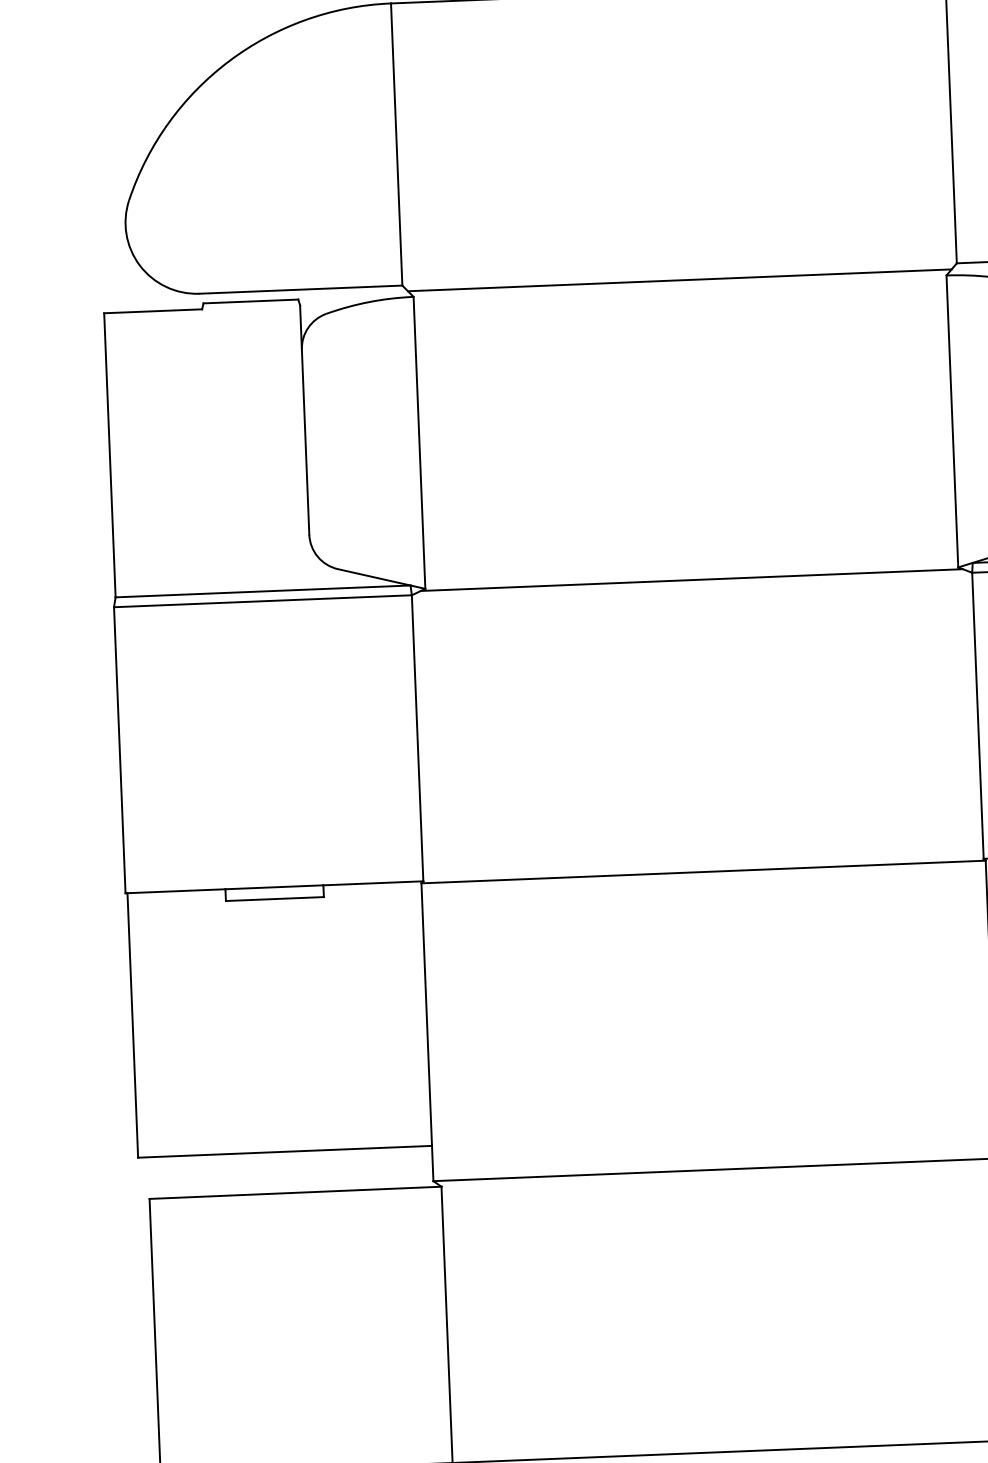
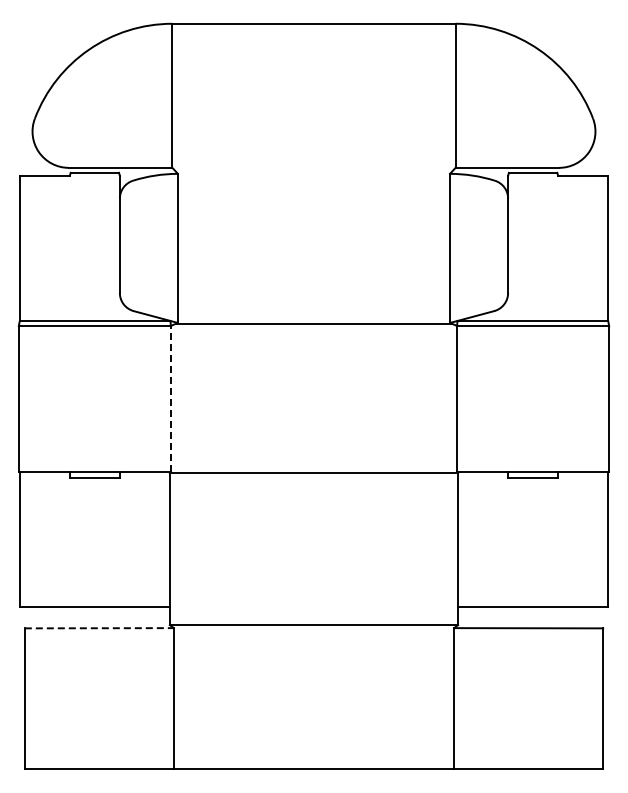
line: (678, 279) -> (313, 170), removed
line: (416, 737) -> (170, 398), solid -> dashed
line: (295, 1193) -> (99, 628), solid -> dashed

